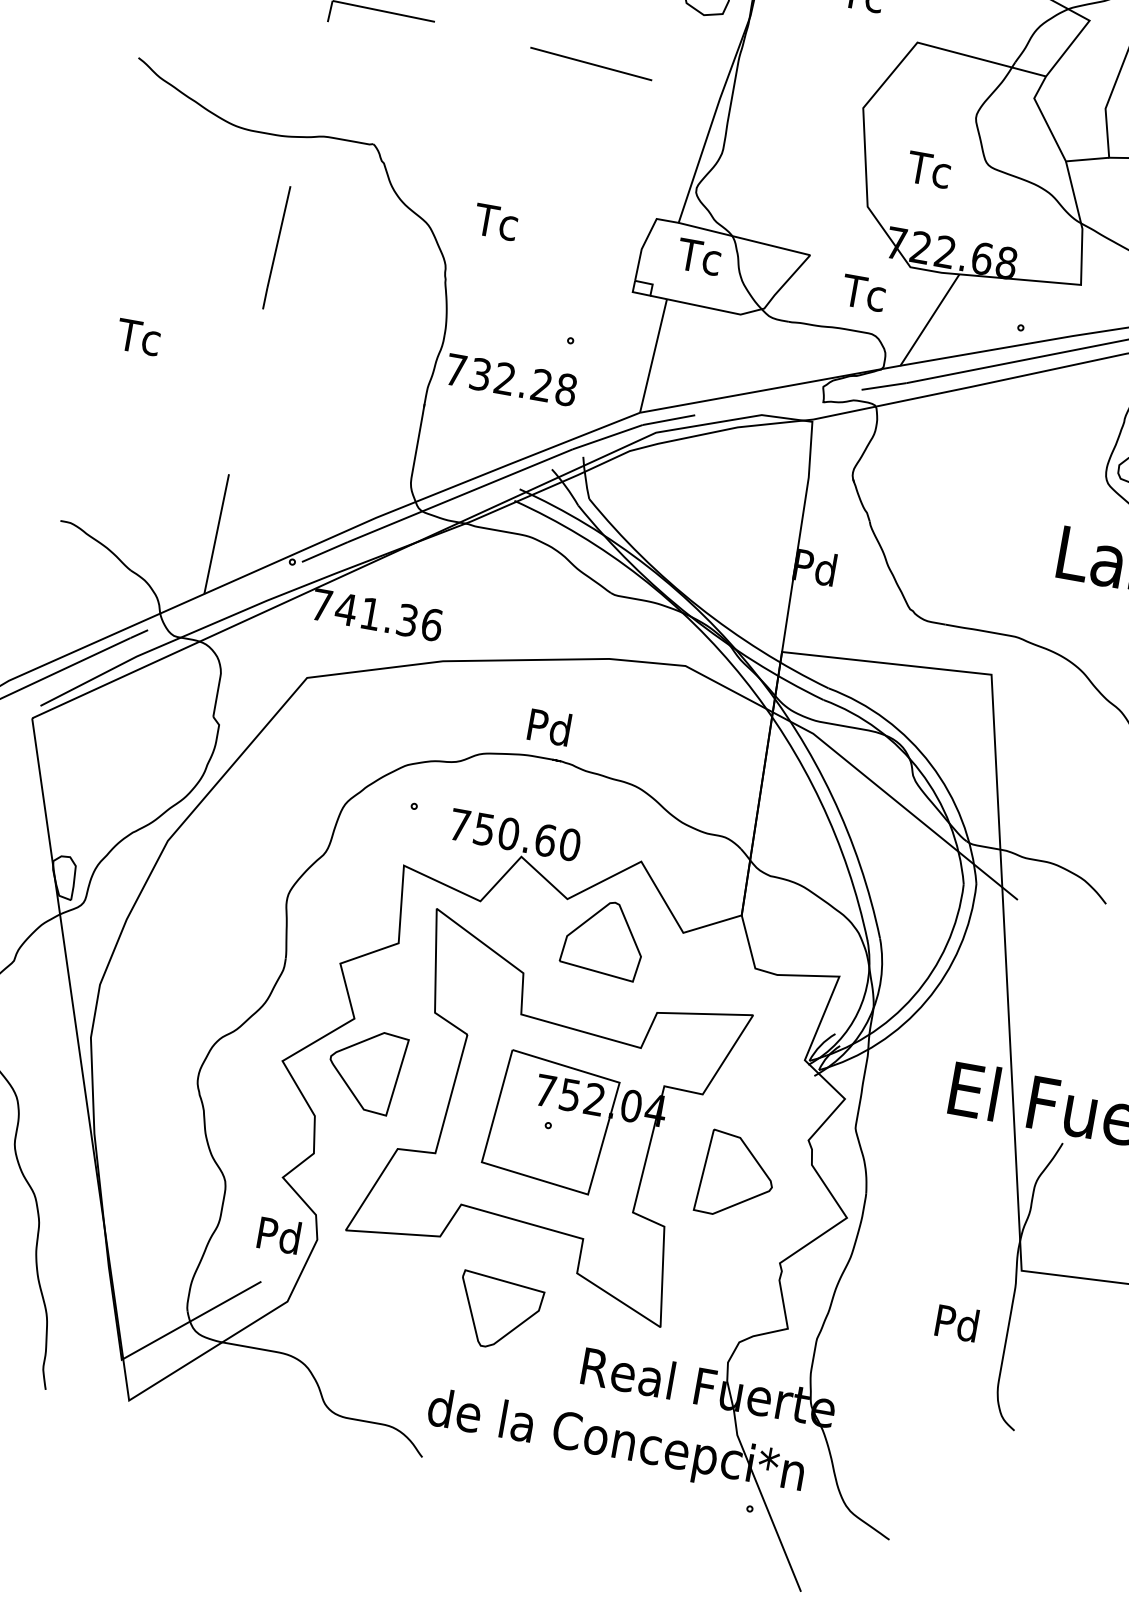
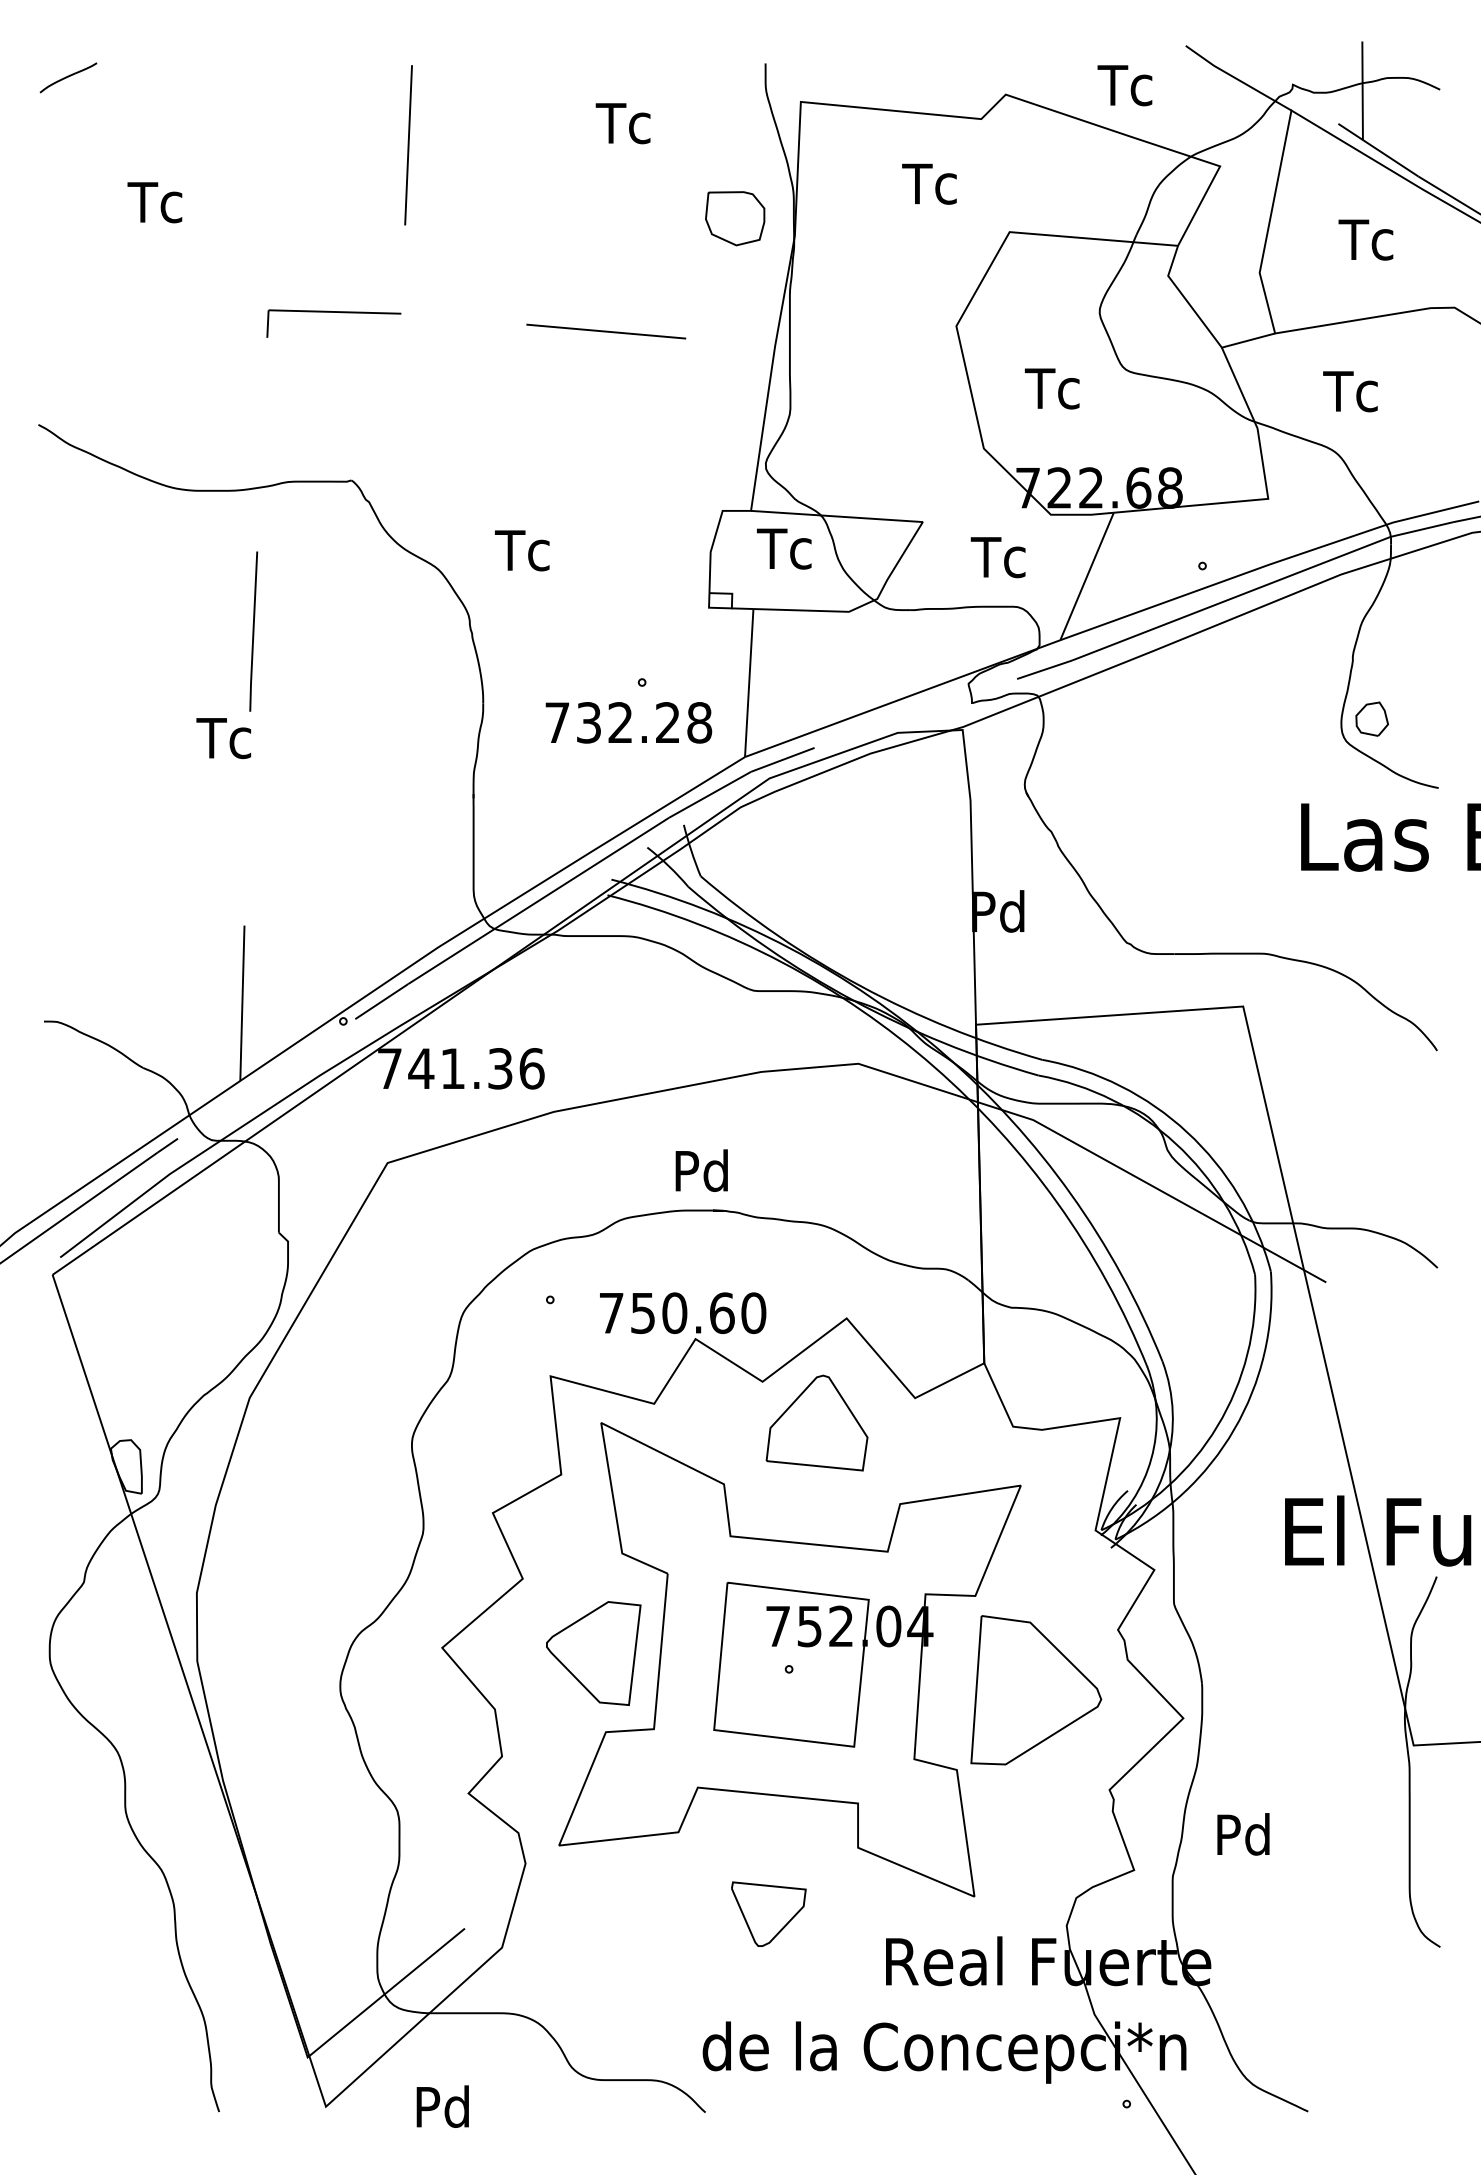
text: (138, 337) -> (223, 738), moved
text: (511, 379) -> (628, 722), moved
part: (365, 1070) -> (593, 1653), moved
part: (737, 1176) -> (1036, 1690), size x1.4
text: (278, 1235) -> (442, 2106), moved
part: (498, 1311) -> (768, 1913), size x0.7
text: (957, 1323) -> (1243, 1834), moved

